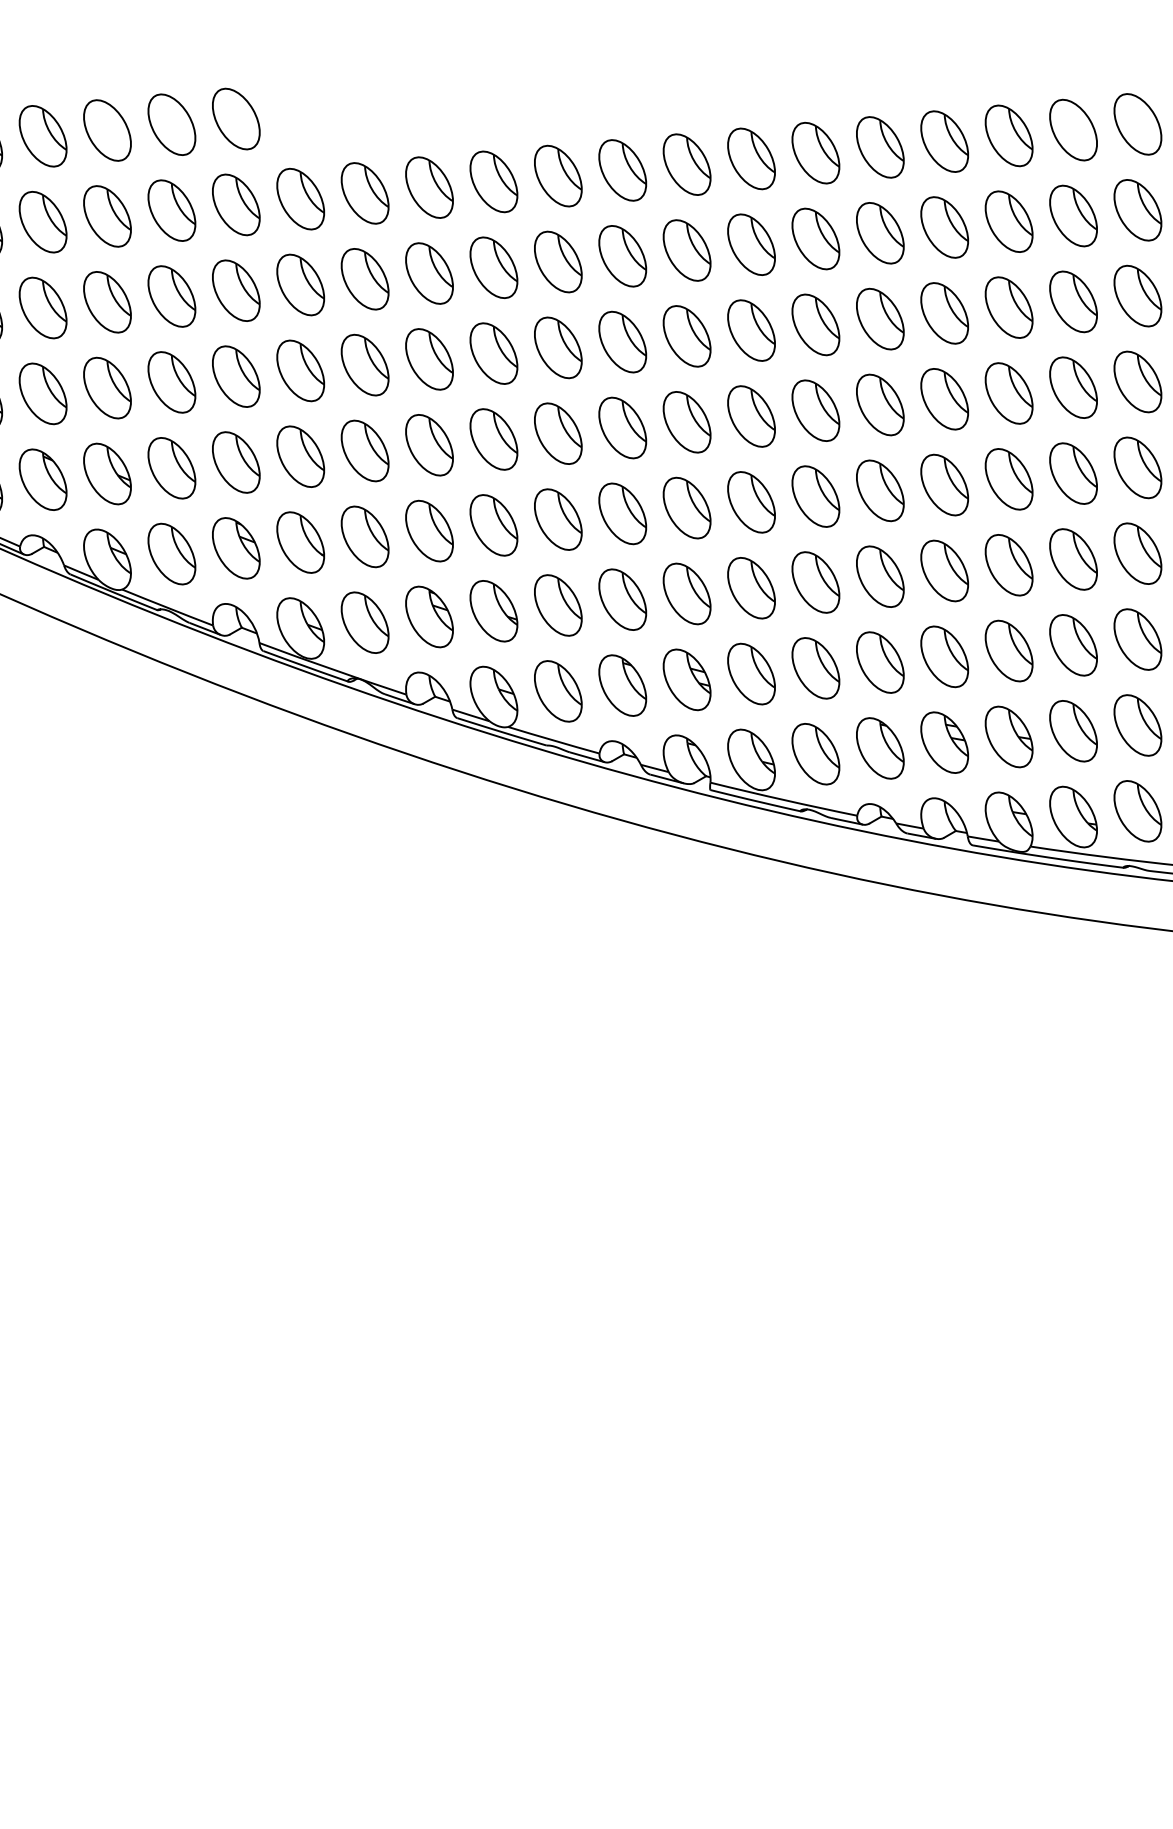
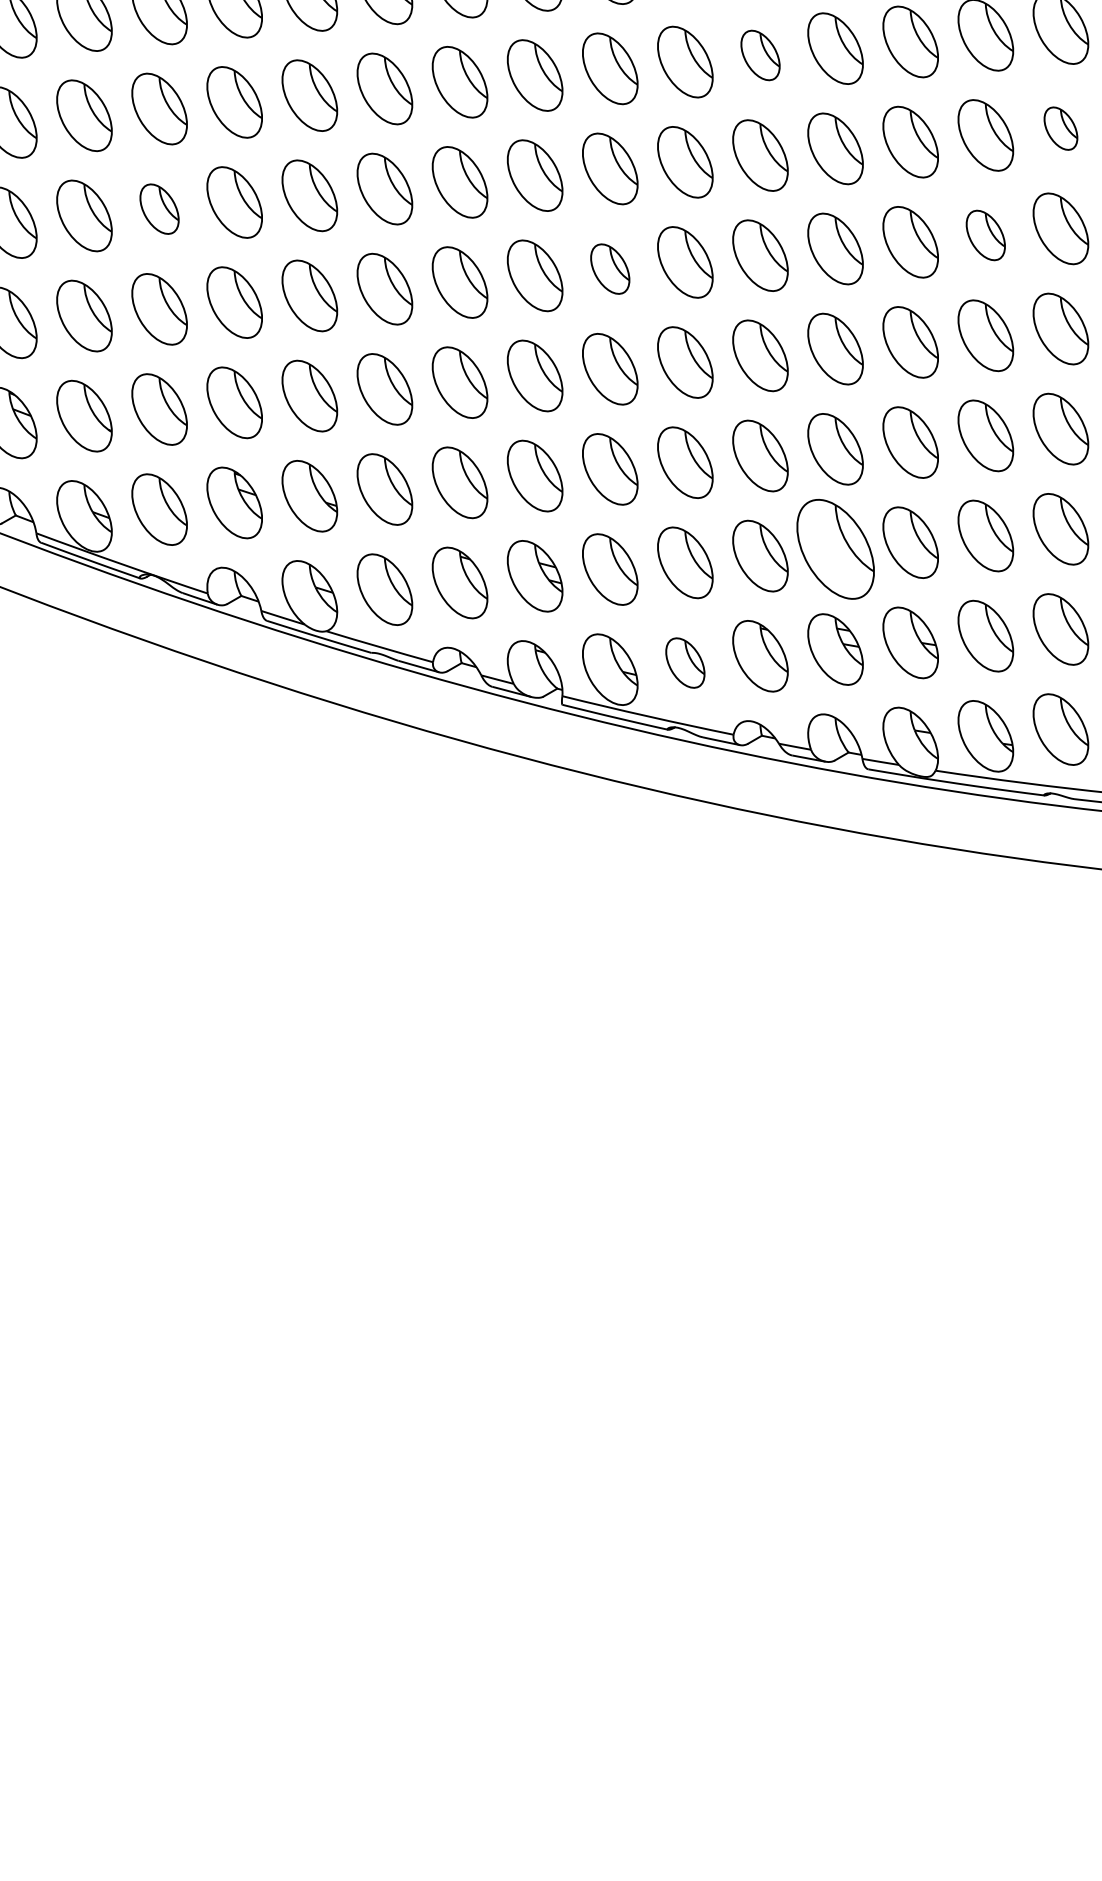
part: (880, 233) -> (760, 55), size x0.7
part: (1137, 295) -> (1060, 127), size x0.6
part: (364, 364) -> (158, 208), size x0.7
part: (1073, 387) -> (985, 235), size x0.7
part: (751, 416) -> (610, 269), size x0.7
part: (944, 656) -> (835, 549), size x1.4
part: (815, 754) -> (684, 663), size x0.7

